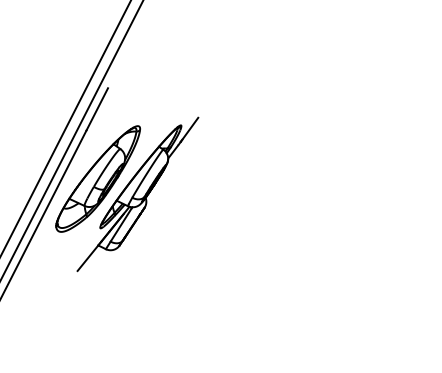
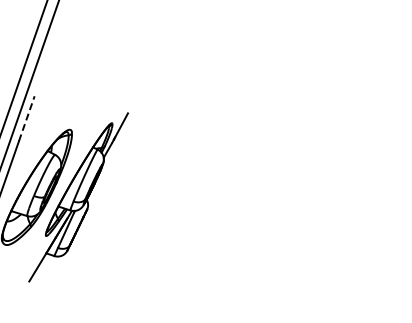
line: (97, 109) -> (27, 118), solid -> dashed

